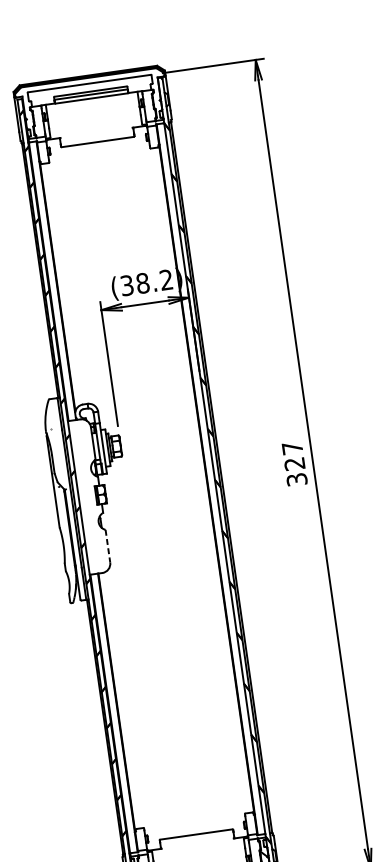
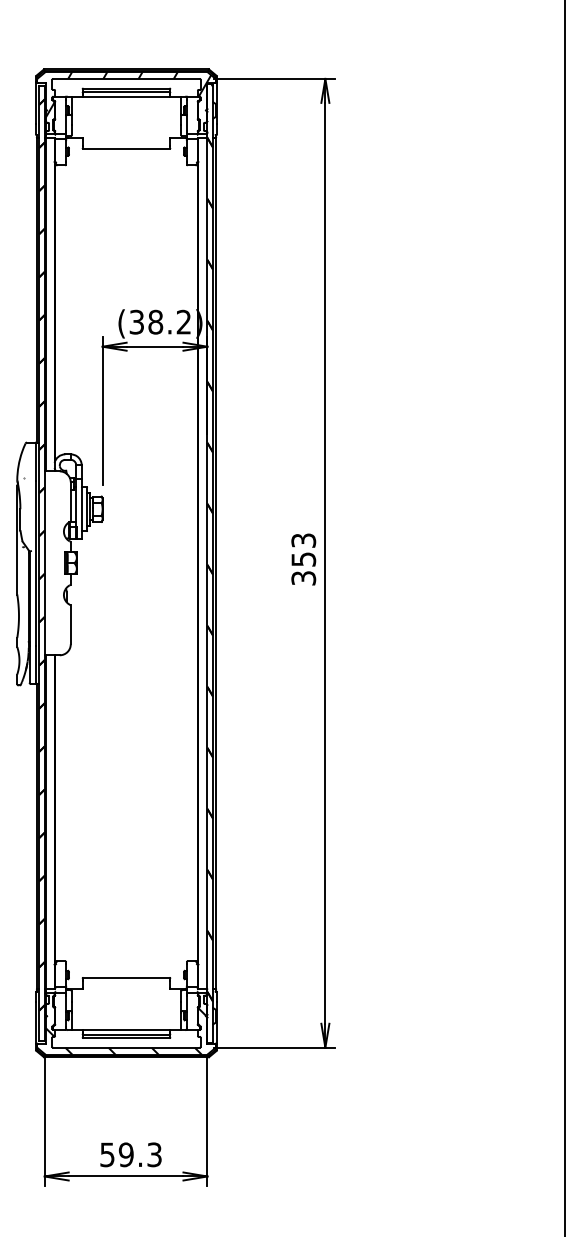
hatch: (93, 97) -> (128, 95), added
text: (293, 455) -> (303, 549), 327 -> 353
line: (107, 546) -> (70, 624), dashed -> solid

